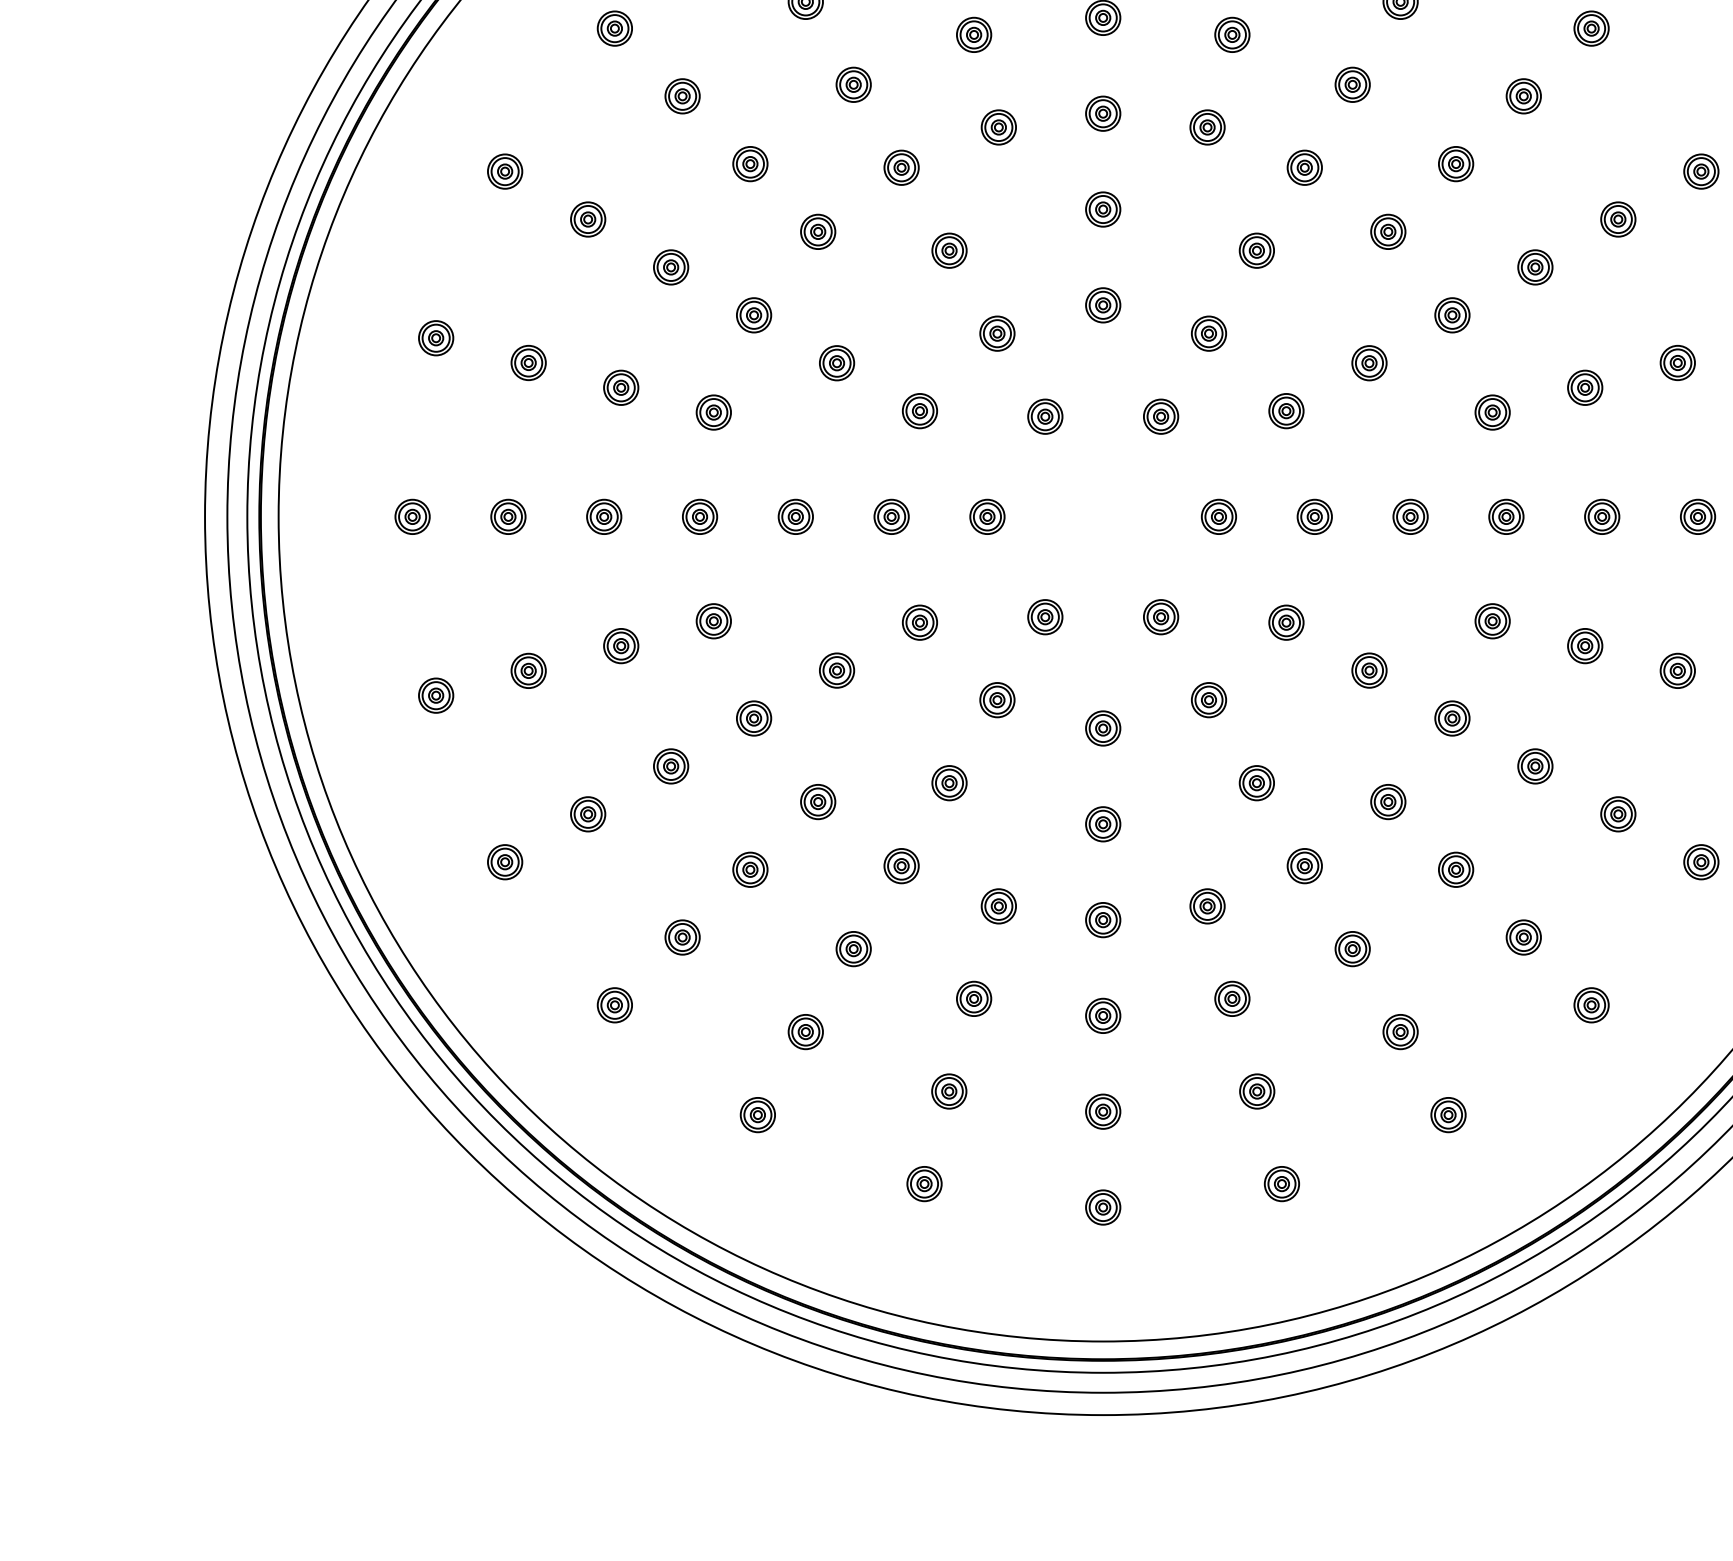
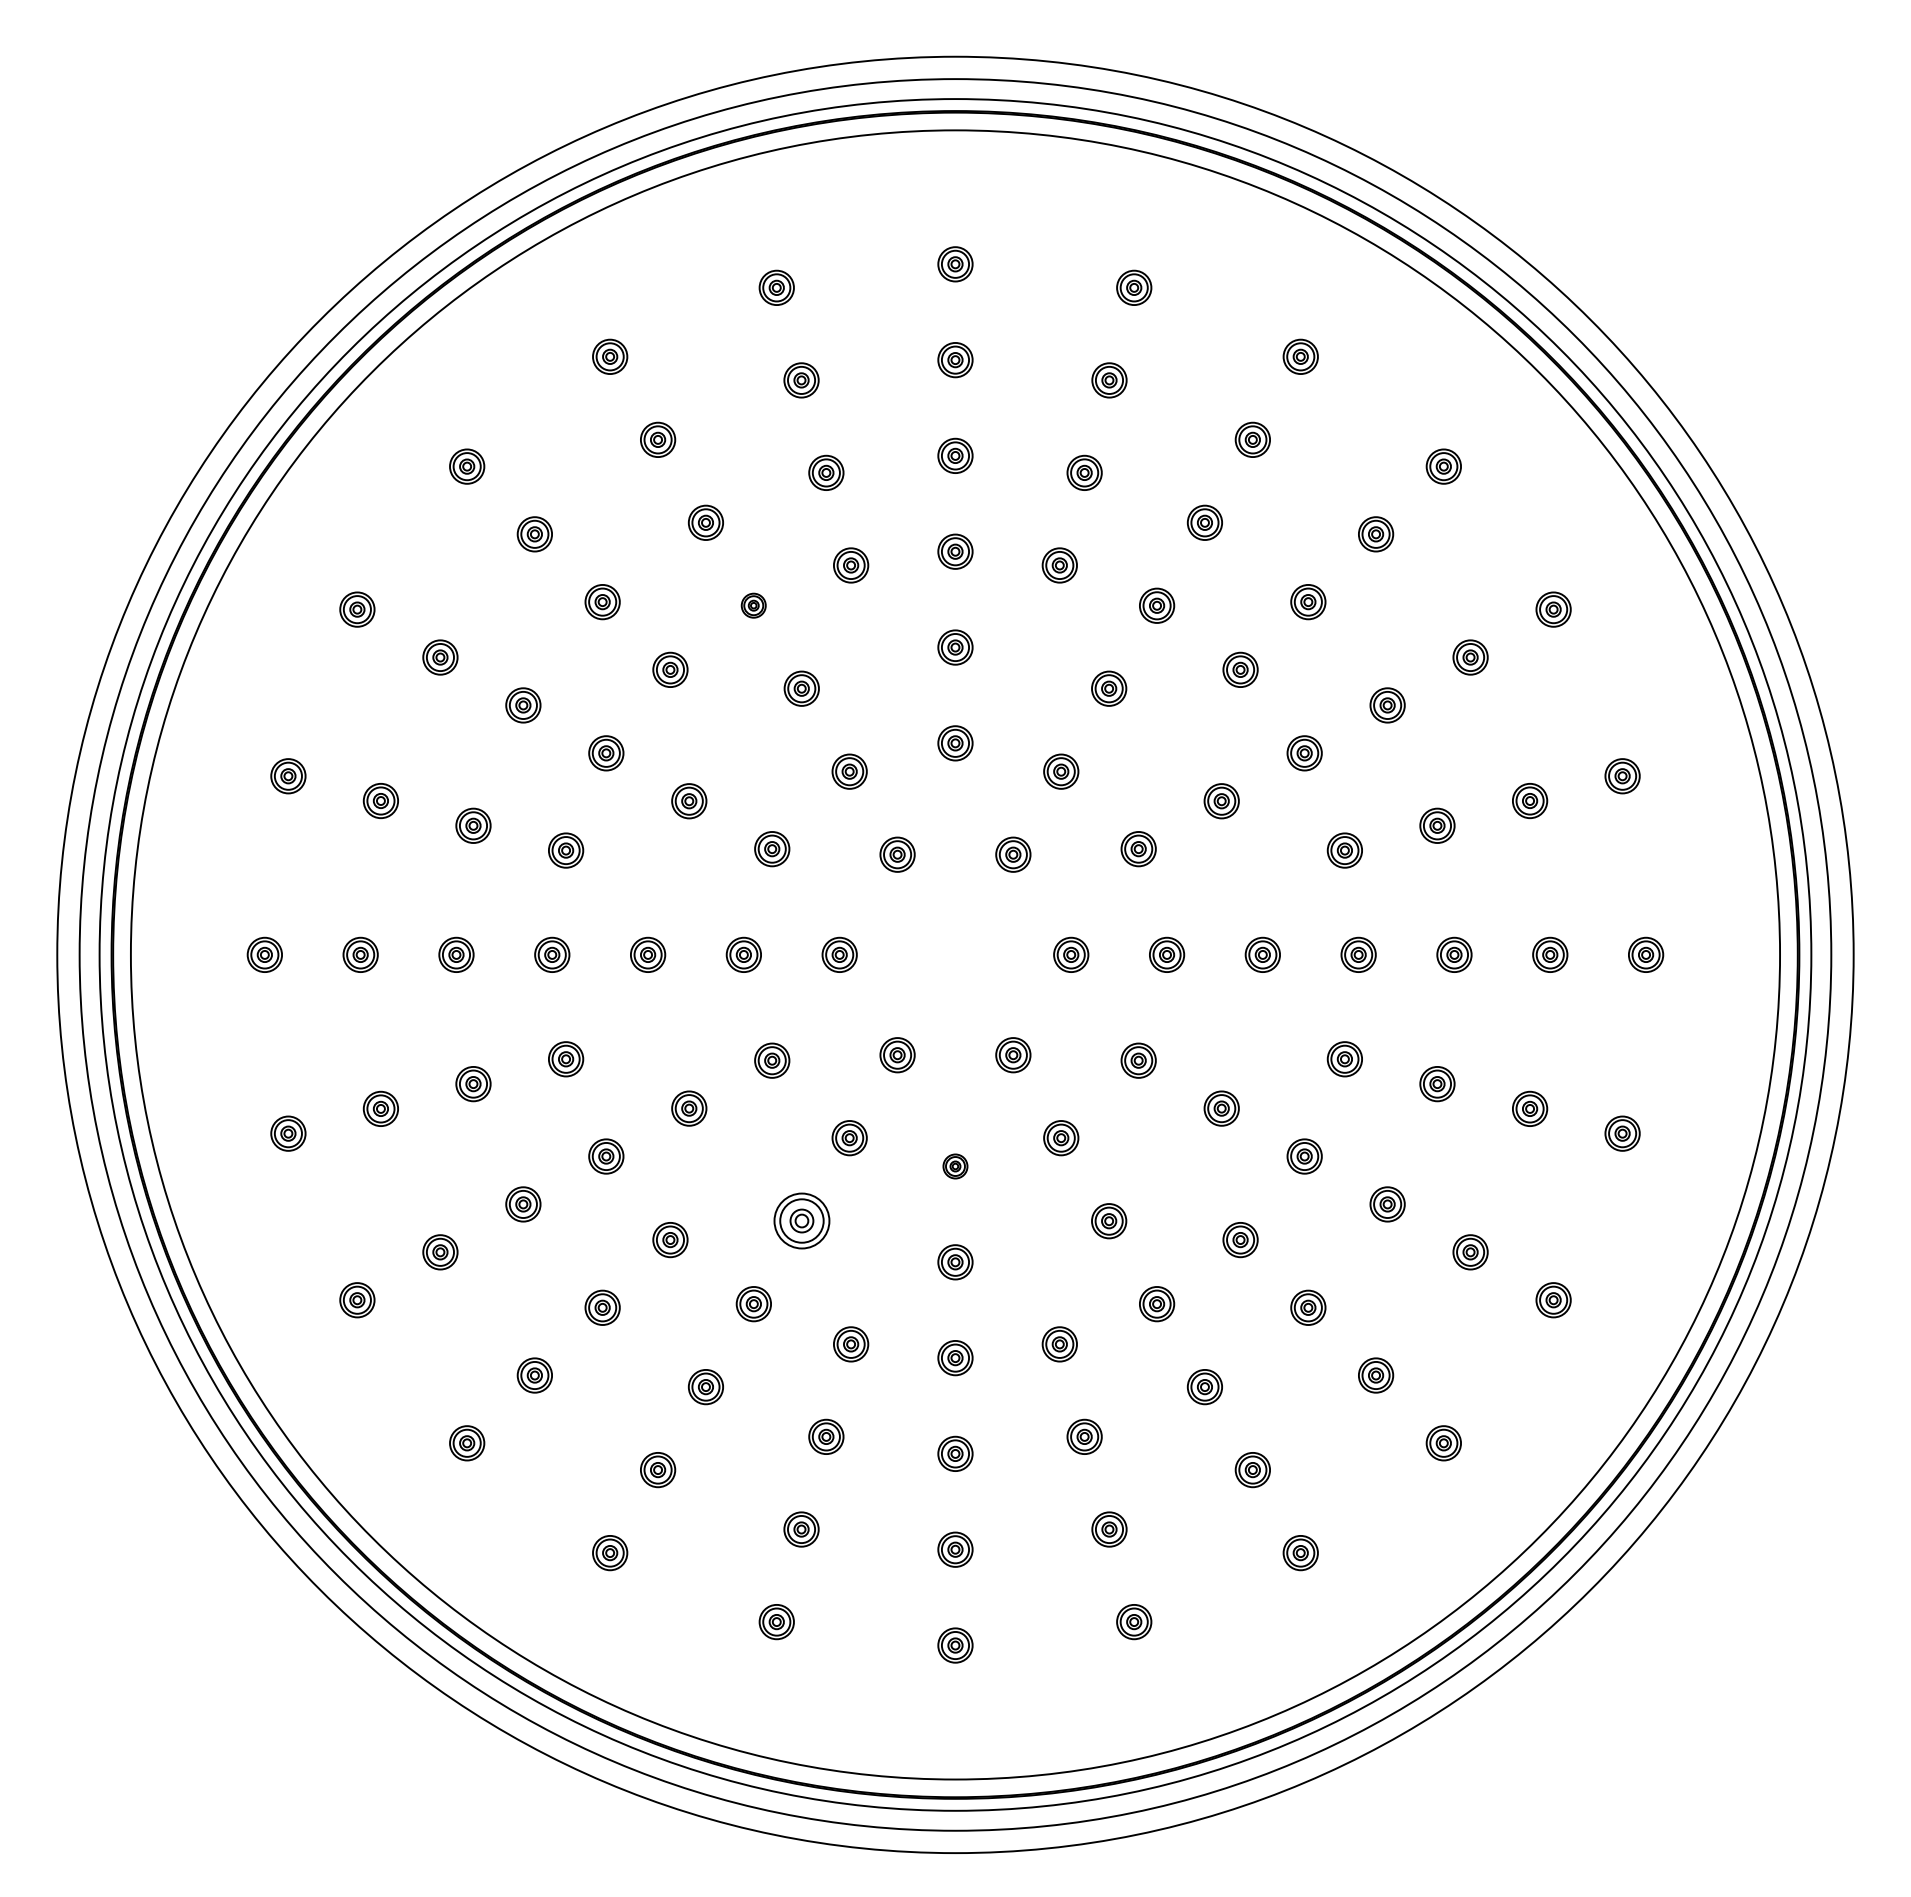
part: (901, 167) -> (753, 605), size x0.7
part: (1103, 728) -> (955, 1166), size x0.7
part: (949, 783) -> (801, 1221), size x1.6

